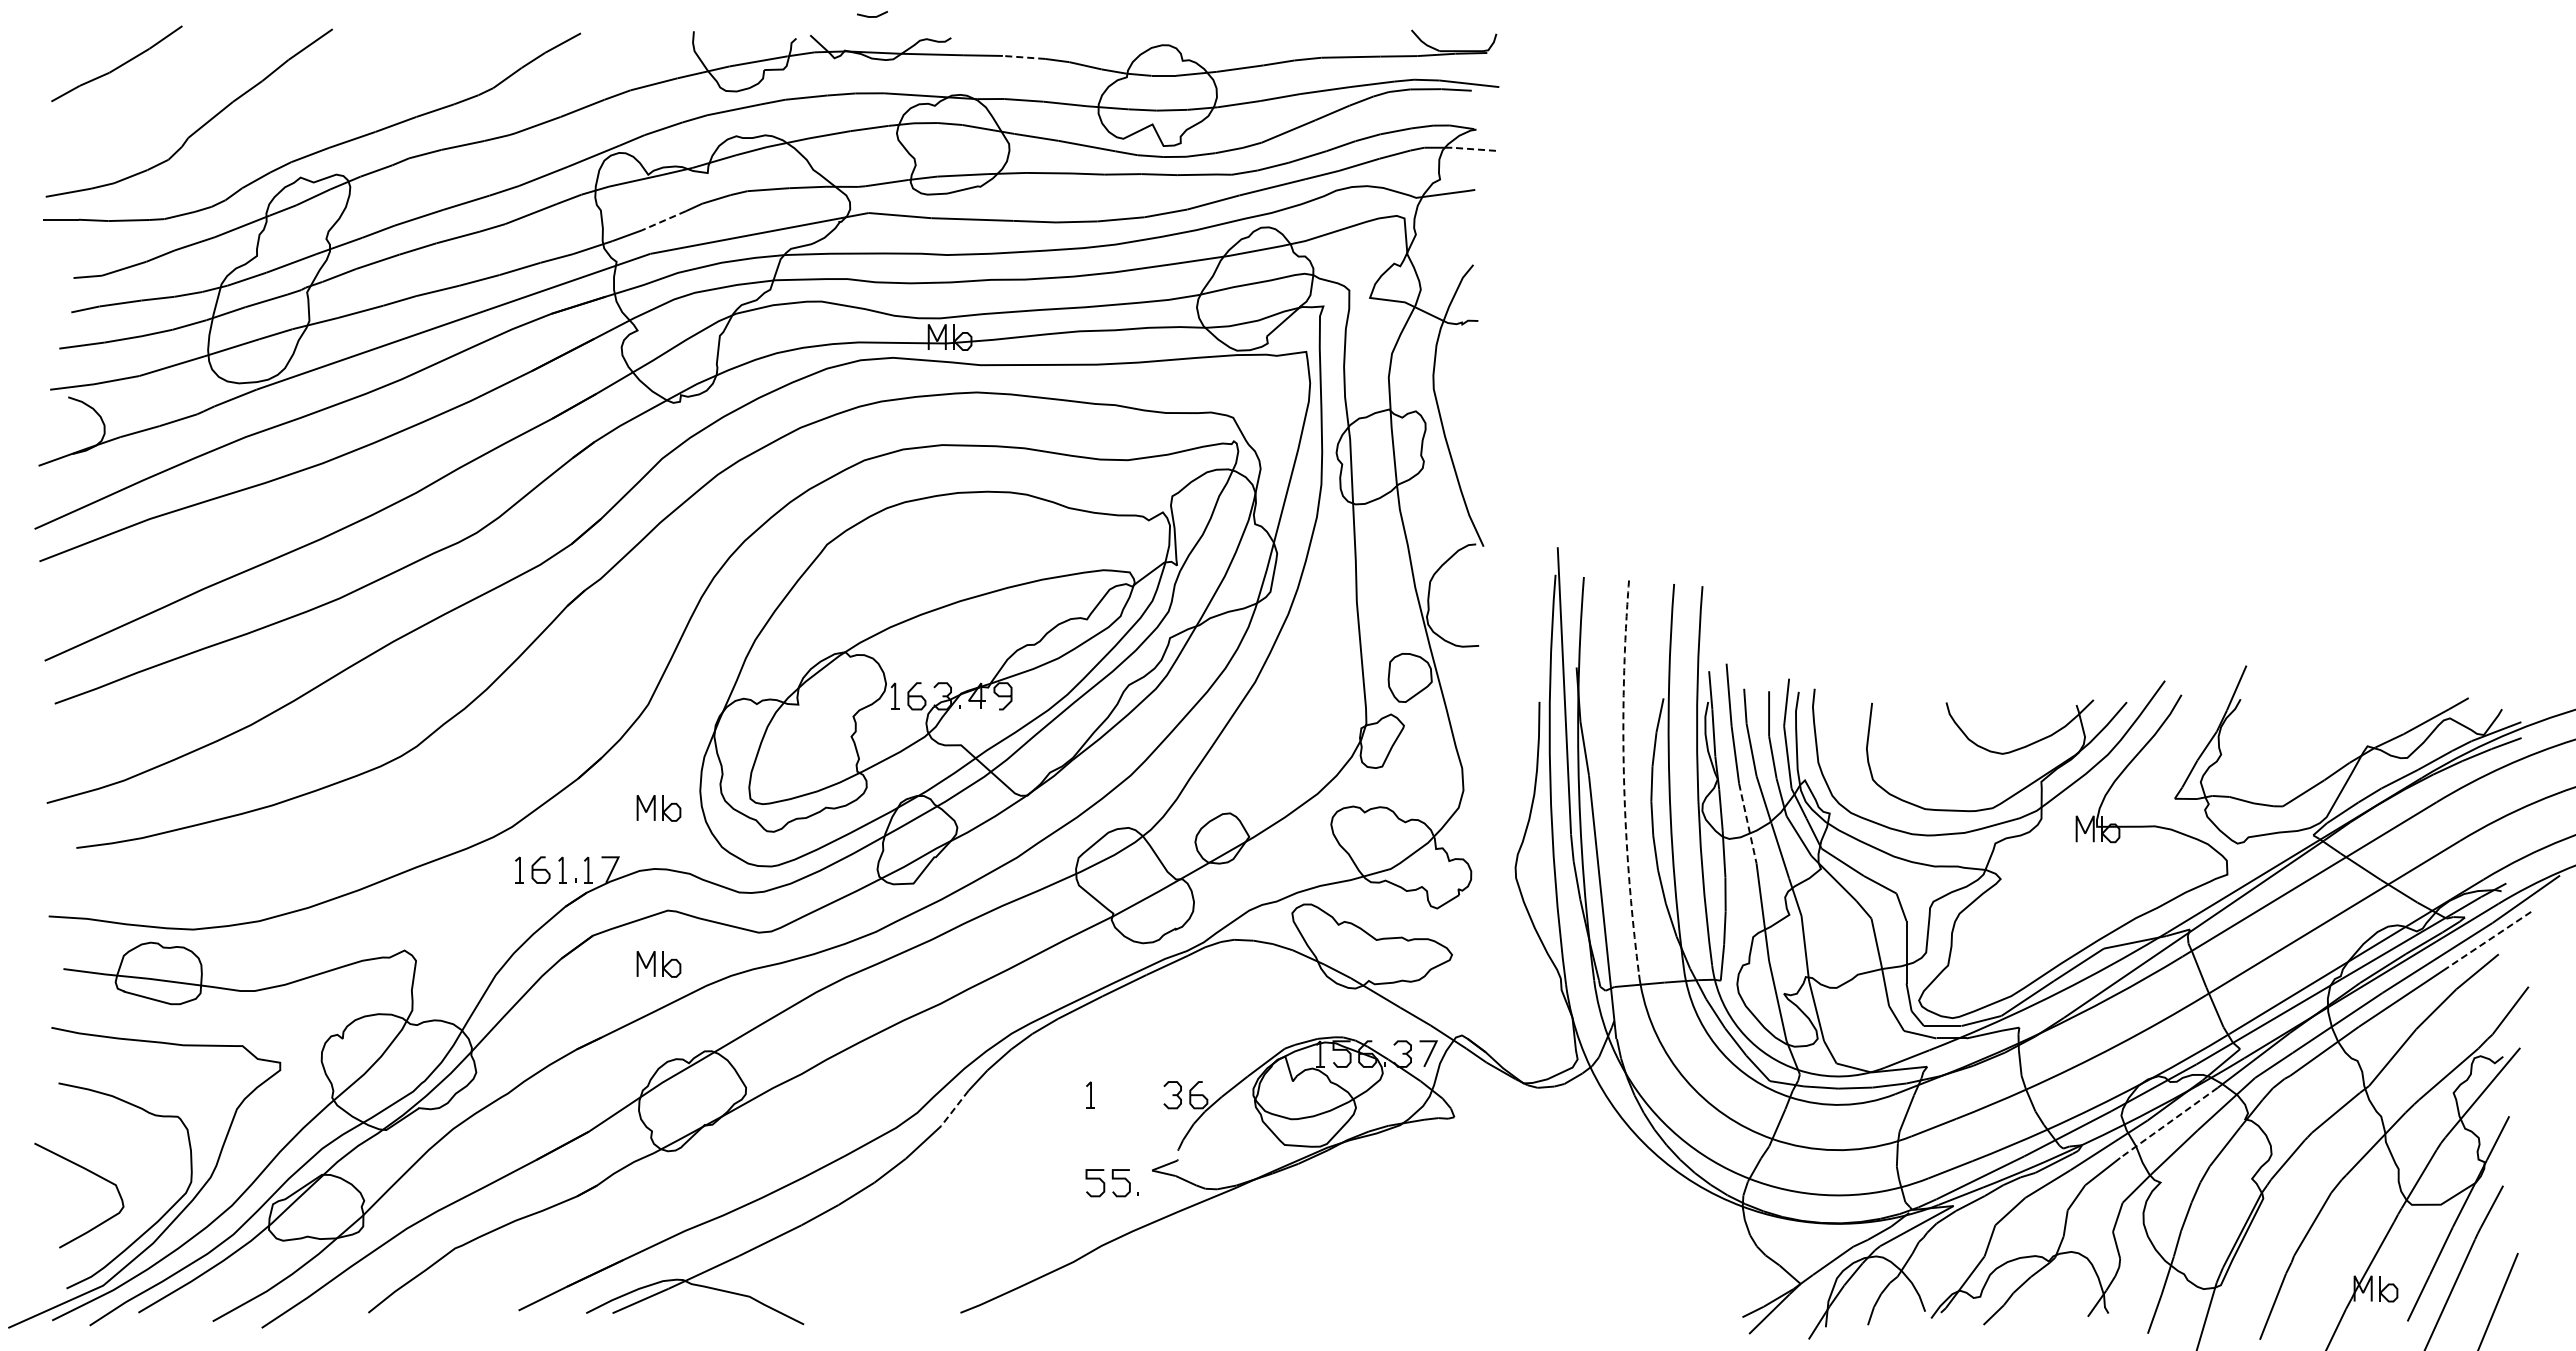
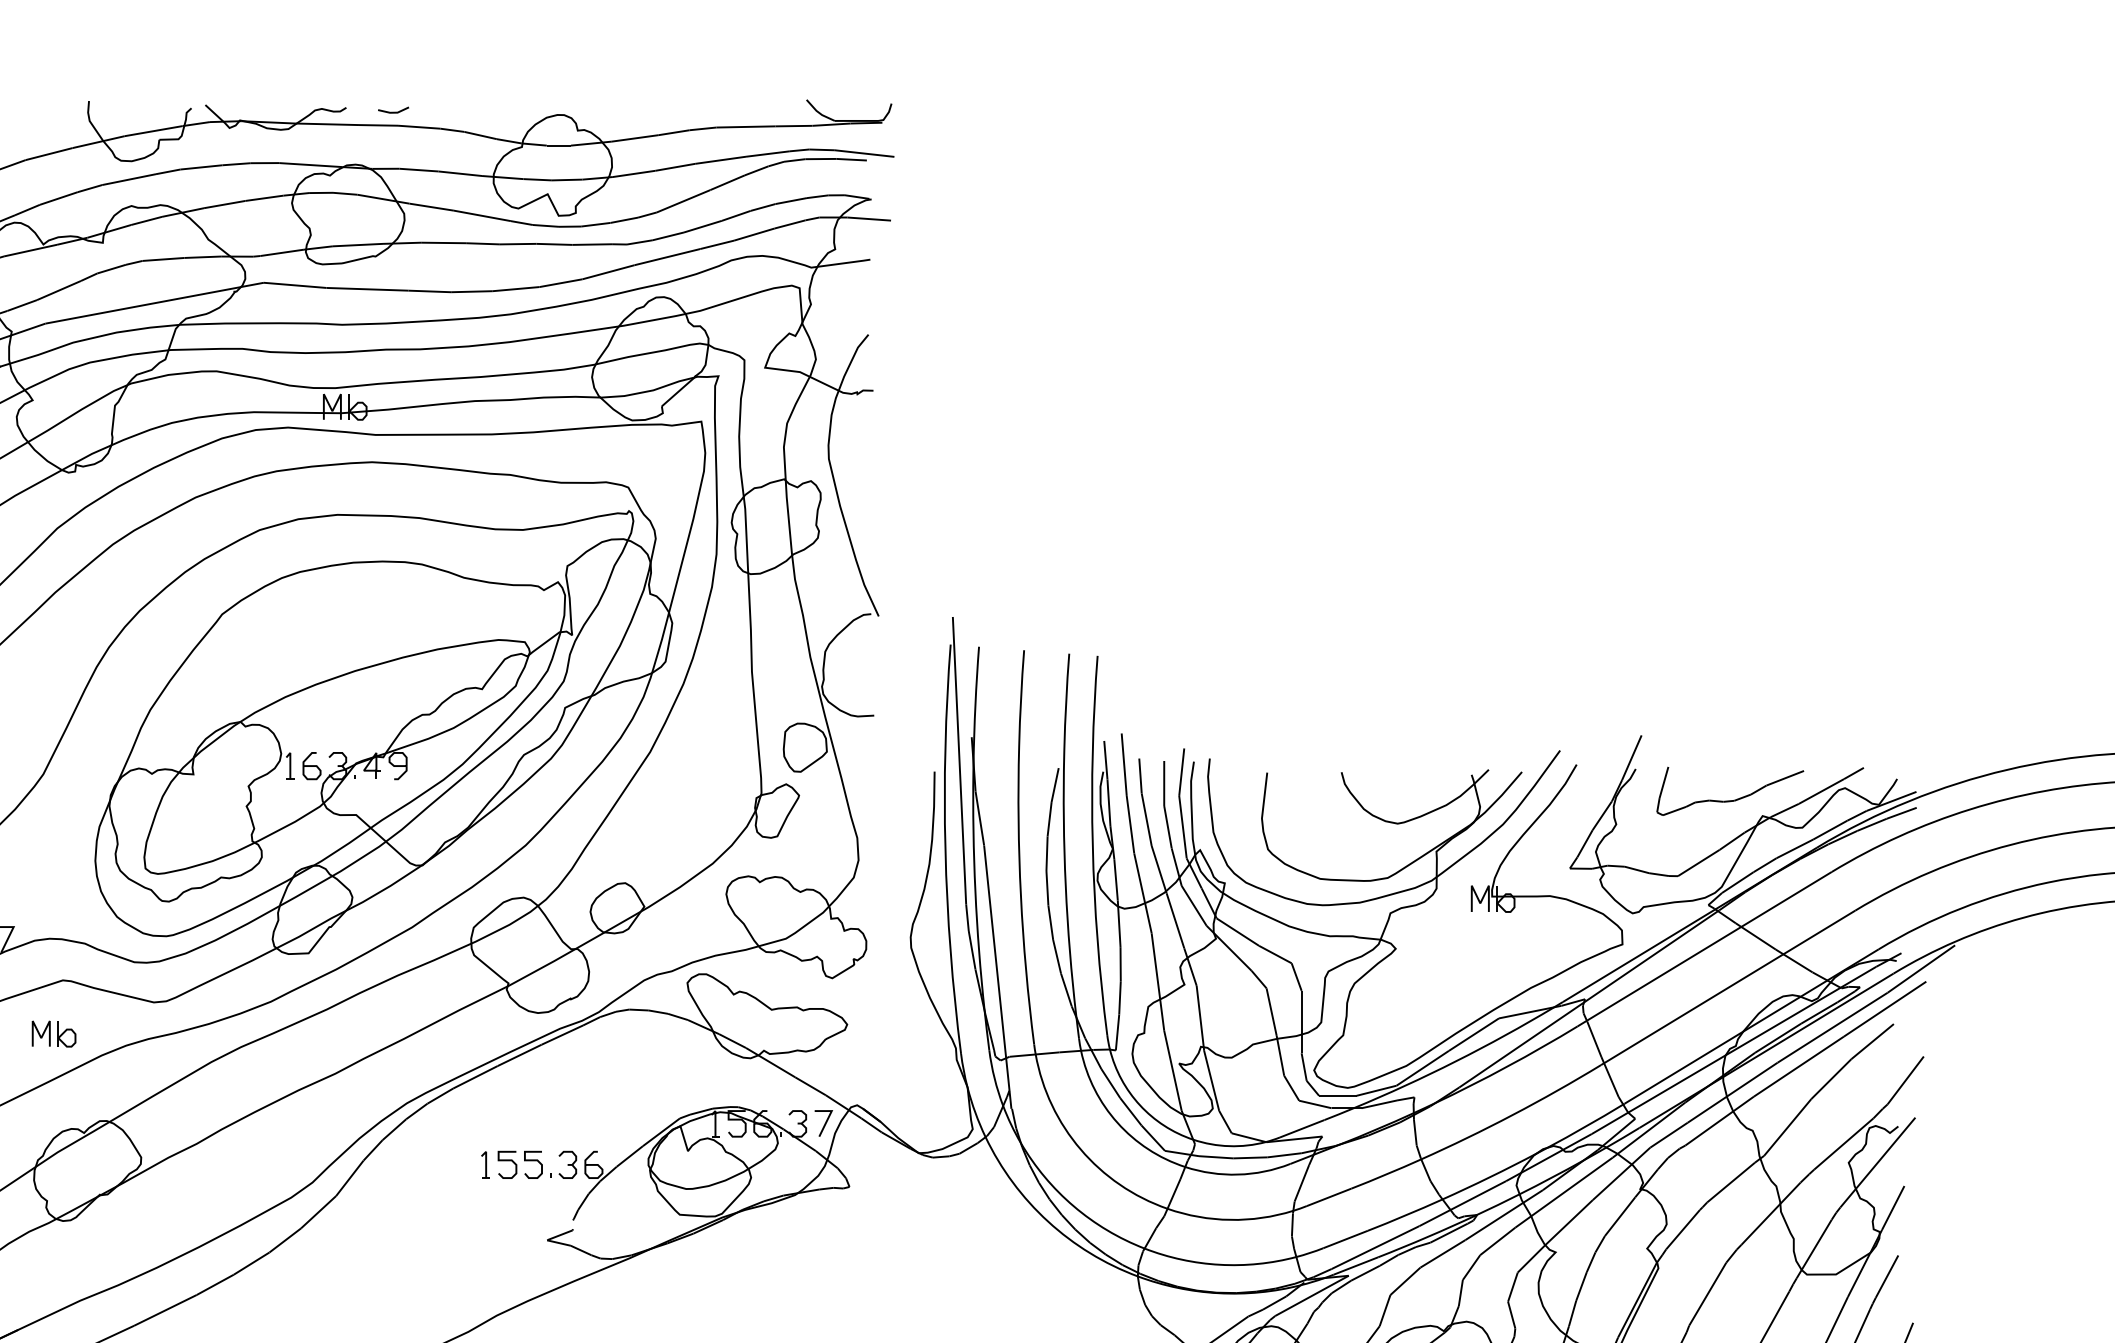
line: (872, 16) -> (393, 112), moved
line: (1023, 57) -> (418, 127), dashed -> solid
line: (1474, 149) -> (869, 219), dashed -> solid
line: (663, 220) -> (58, 290), dashed -> solid
part: (2334, 730) -> (1729, 800), added
line: (1624, 776) -> (1019, 846), dashed -> solid
part: (658, 808) -> (53, 878), removed
line: (1748, 824) -> (1143, 894), dashed -> solid
line: (2489, 939) -> (1884, 1009), dashed -> solid
line: (954, 1108) -> (349, 1178), dashed -> solid
line: (2168, 1123) -> (1563, 1193), dashed -> solid
part: (1111, 1183) -> (523, 1165), moved

